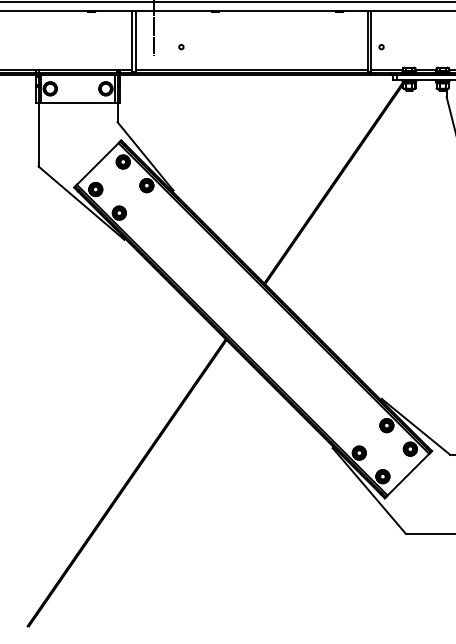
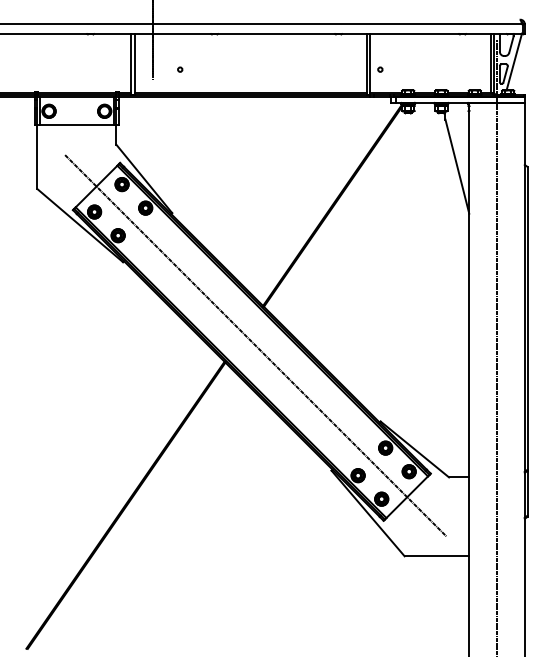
line: (256, 322) -> (255, 345), added

